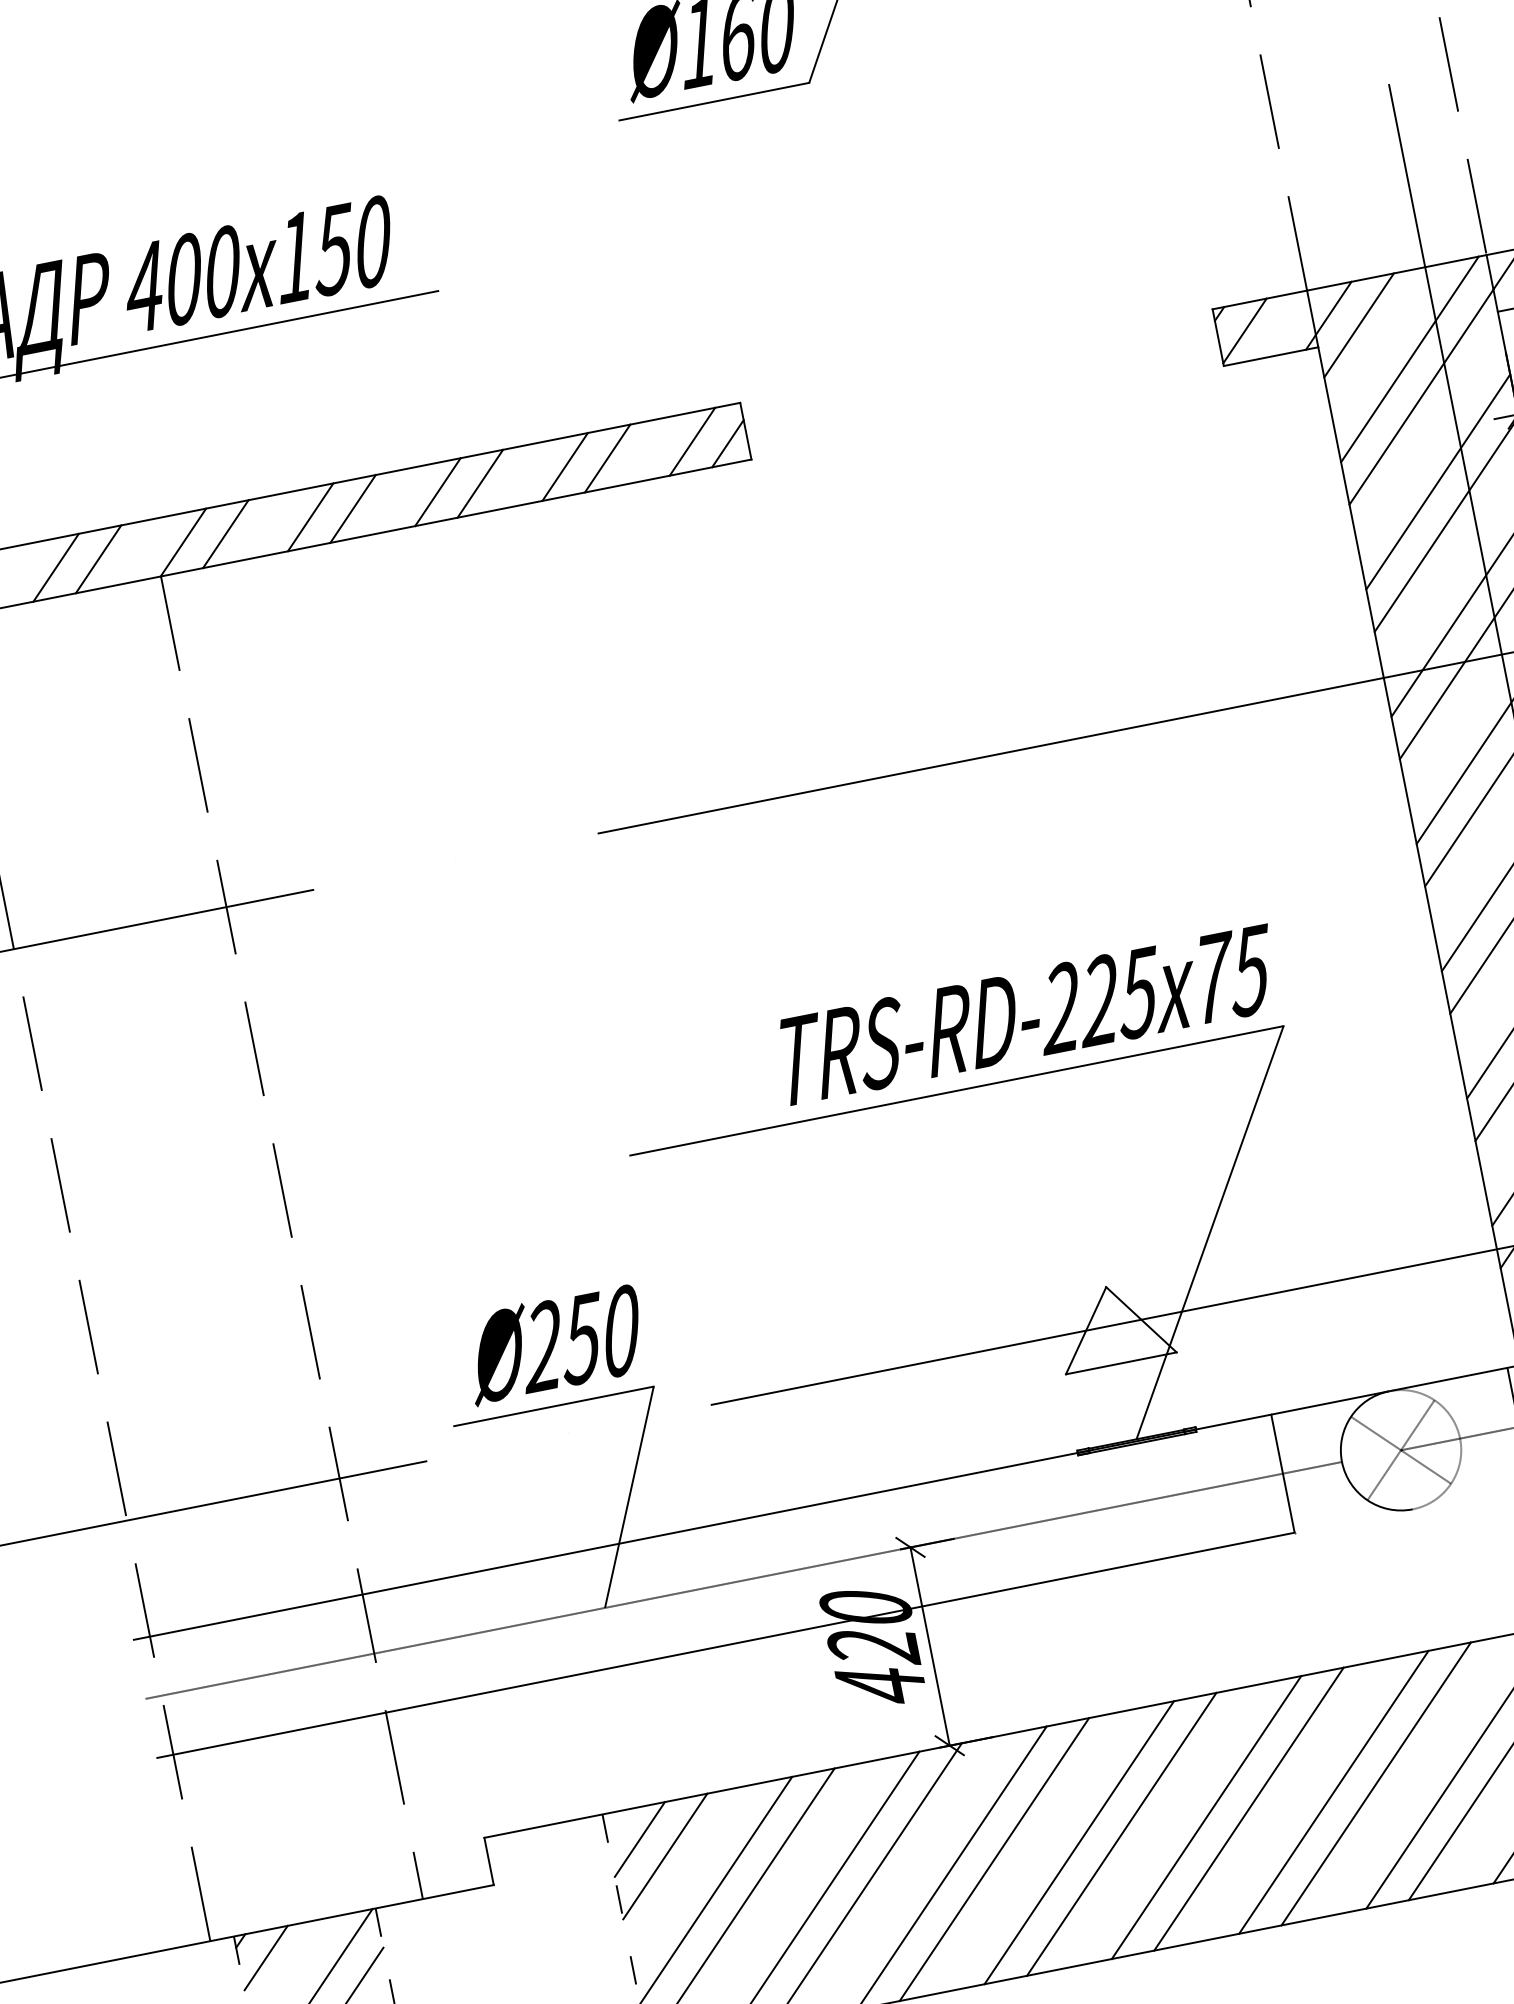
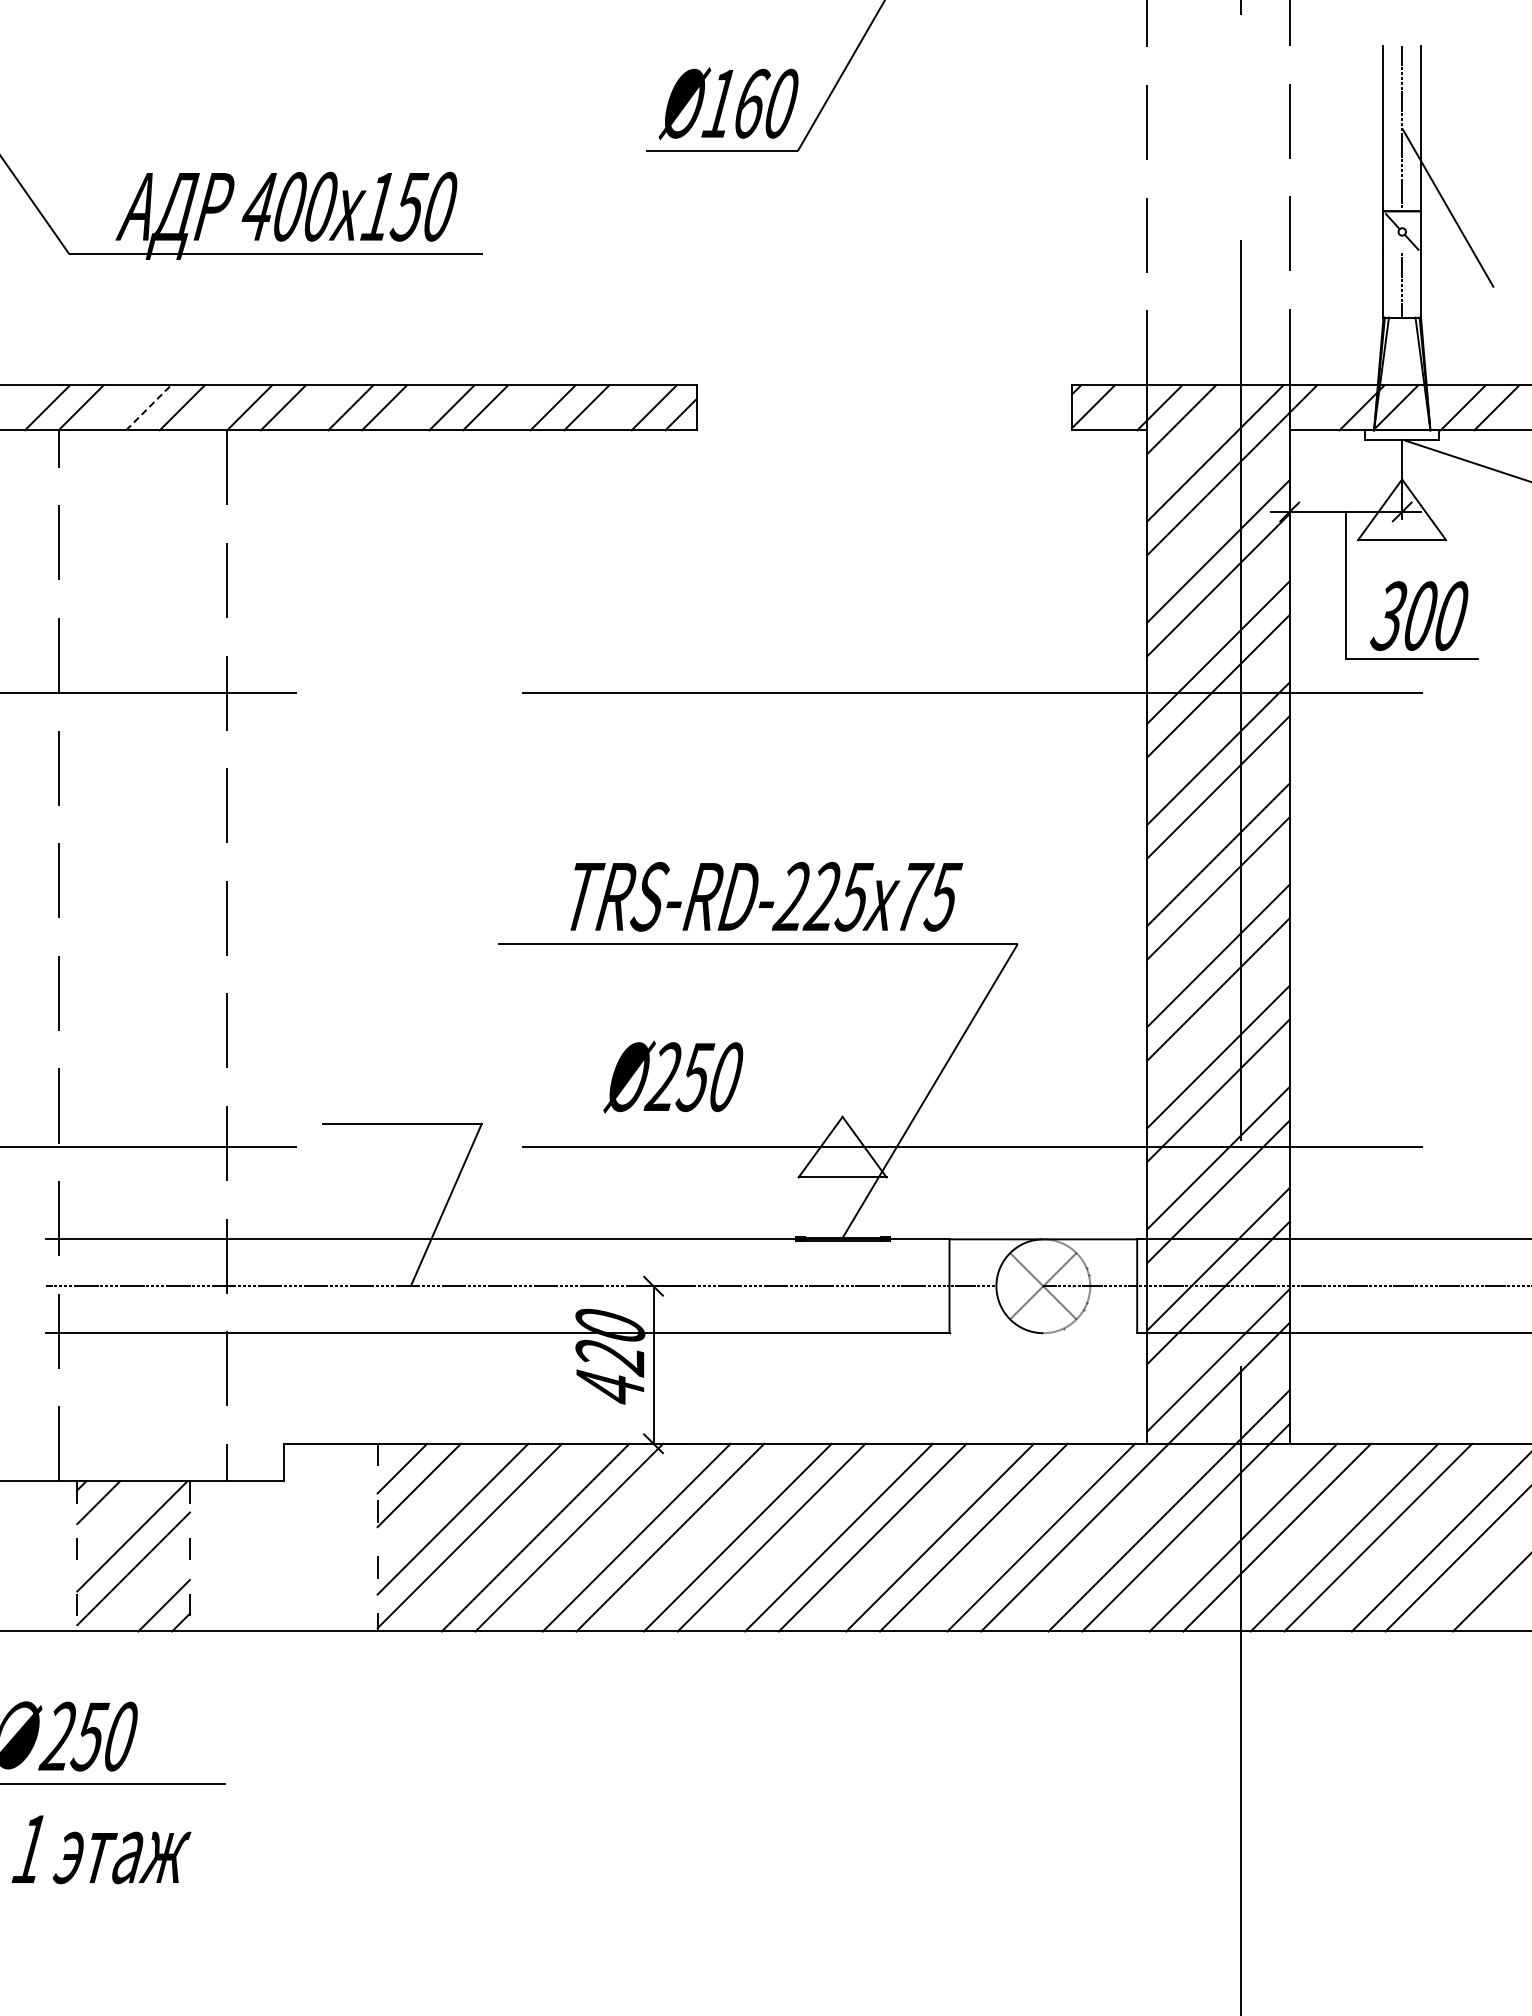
line: (55, 567) -> (148, 407), solid -> dashed
text: (1028, 1014) -> (766, 896), moved
text: (554, 1343) -> (673, 1076), moved

